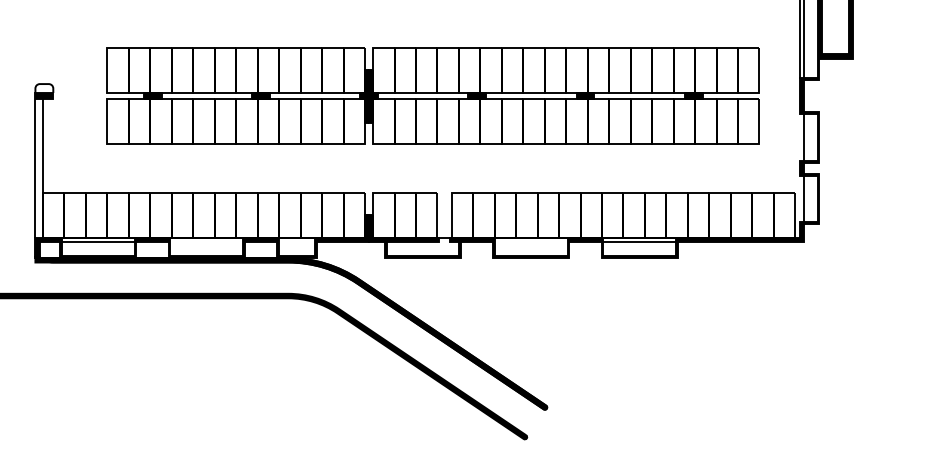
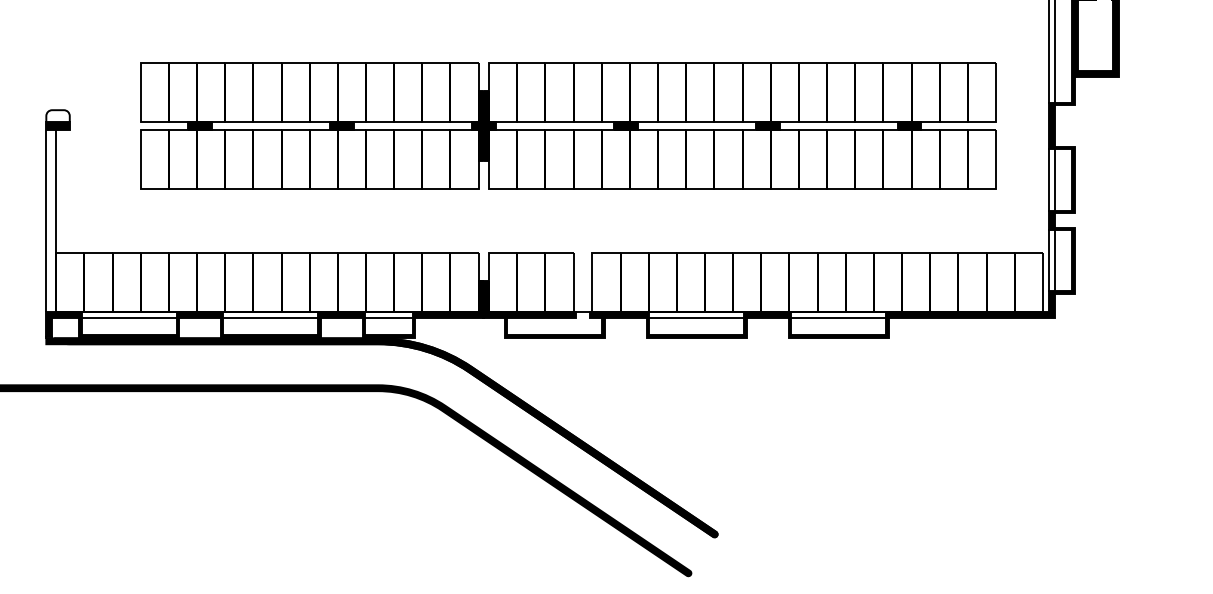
line: (799, 136) -> (1048, 179), added
line: (799, 198) -> (1048, 260), added
line: (206, 242) -> (270, 317), added
line: (296, 242) -> (388, 317), added
line: (531, 242) -> (696, 317), added

